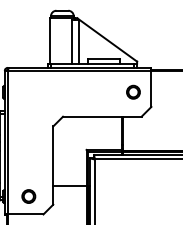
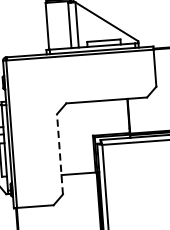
circle: (133, 91) -> (136, 72), removed
line: (53, 165) -> (60, 154), solid -> dashed
circle: (28, 196) -> (36, 187), removed

